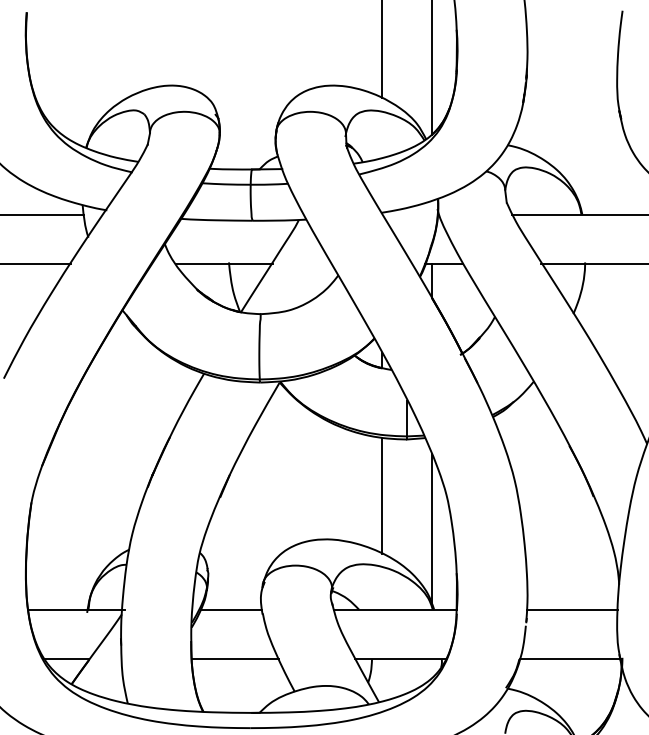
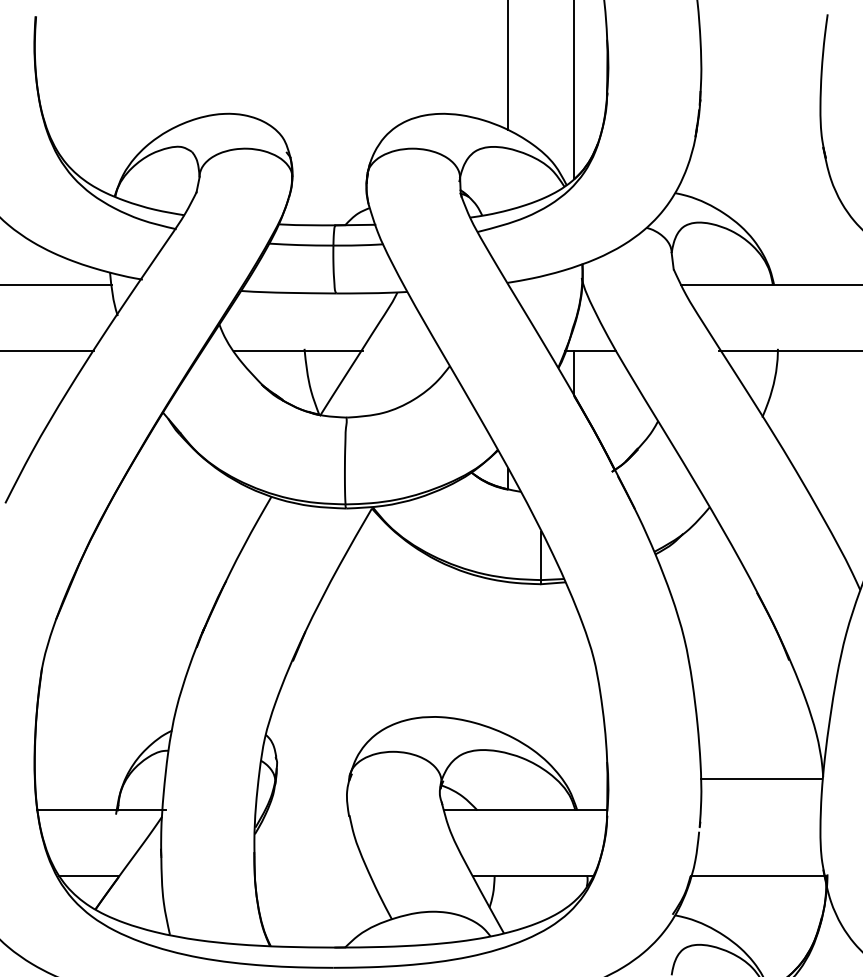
line: (382, 495) -> (508, 658), removed
line: (431, 528) -> (573, 702), removed
line: (231, 609) -> (307, 810), removed
line: (572, 609) -> (761, 778), moved
line: (234, 659) -> (311, 876), removed

